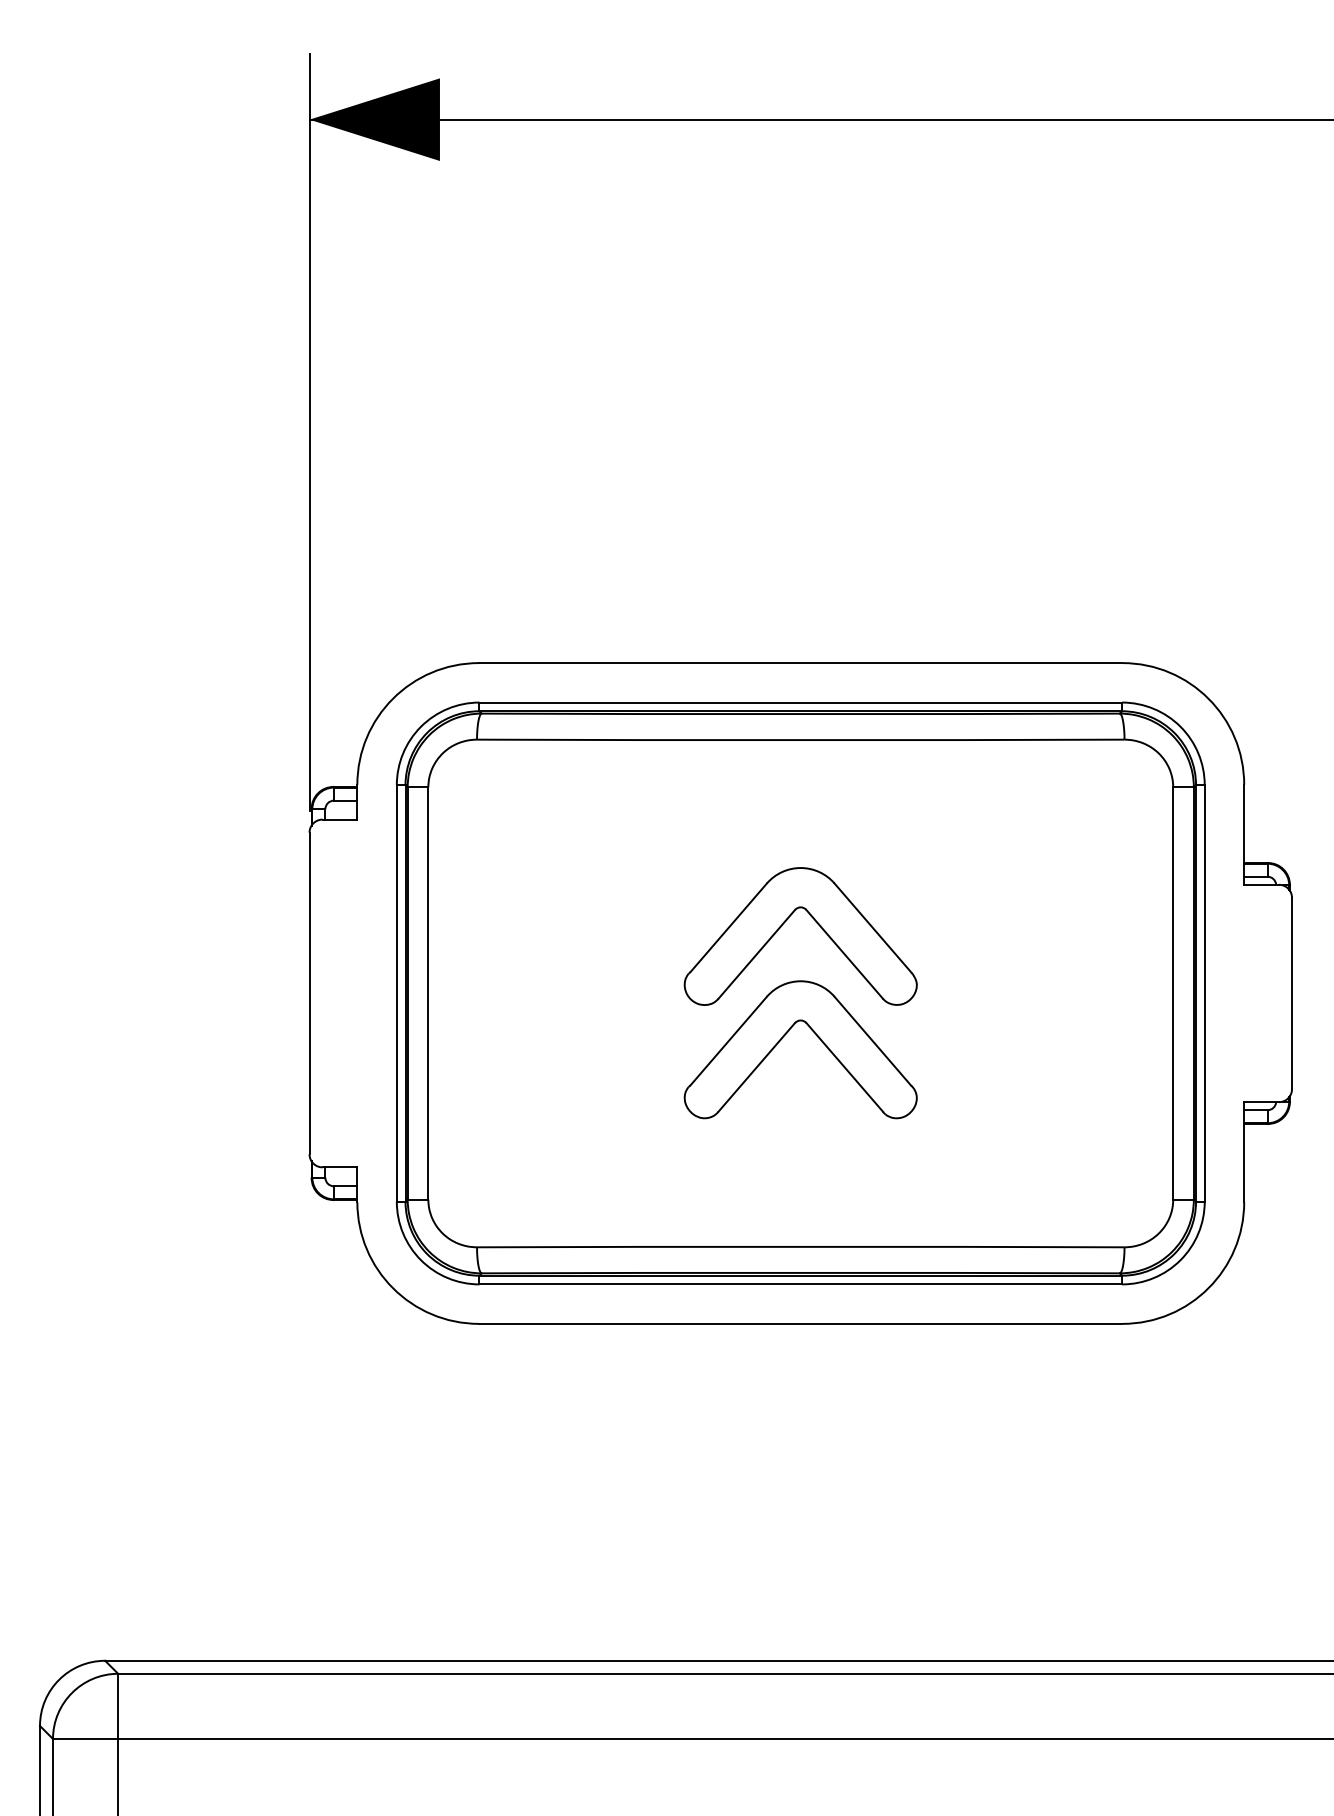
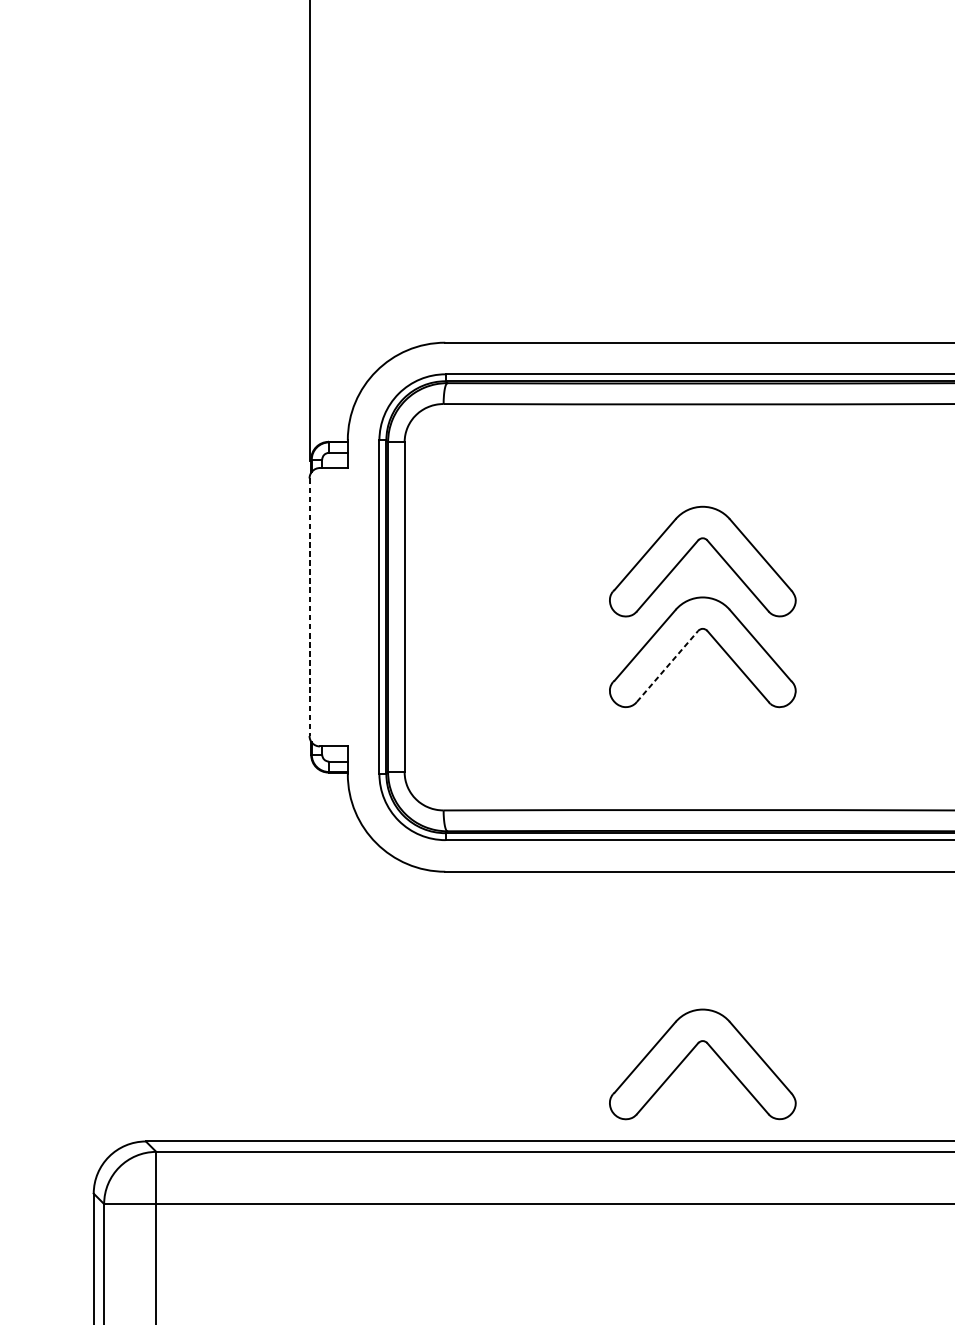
line: (309, 993) -> (309, 607), solid -> dashed
line: (756, 1067) -> (667, 666), solid -> dashed
part: (786, 1549) -> (691, 1052), added

